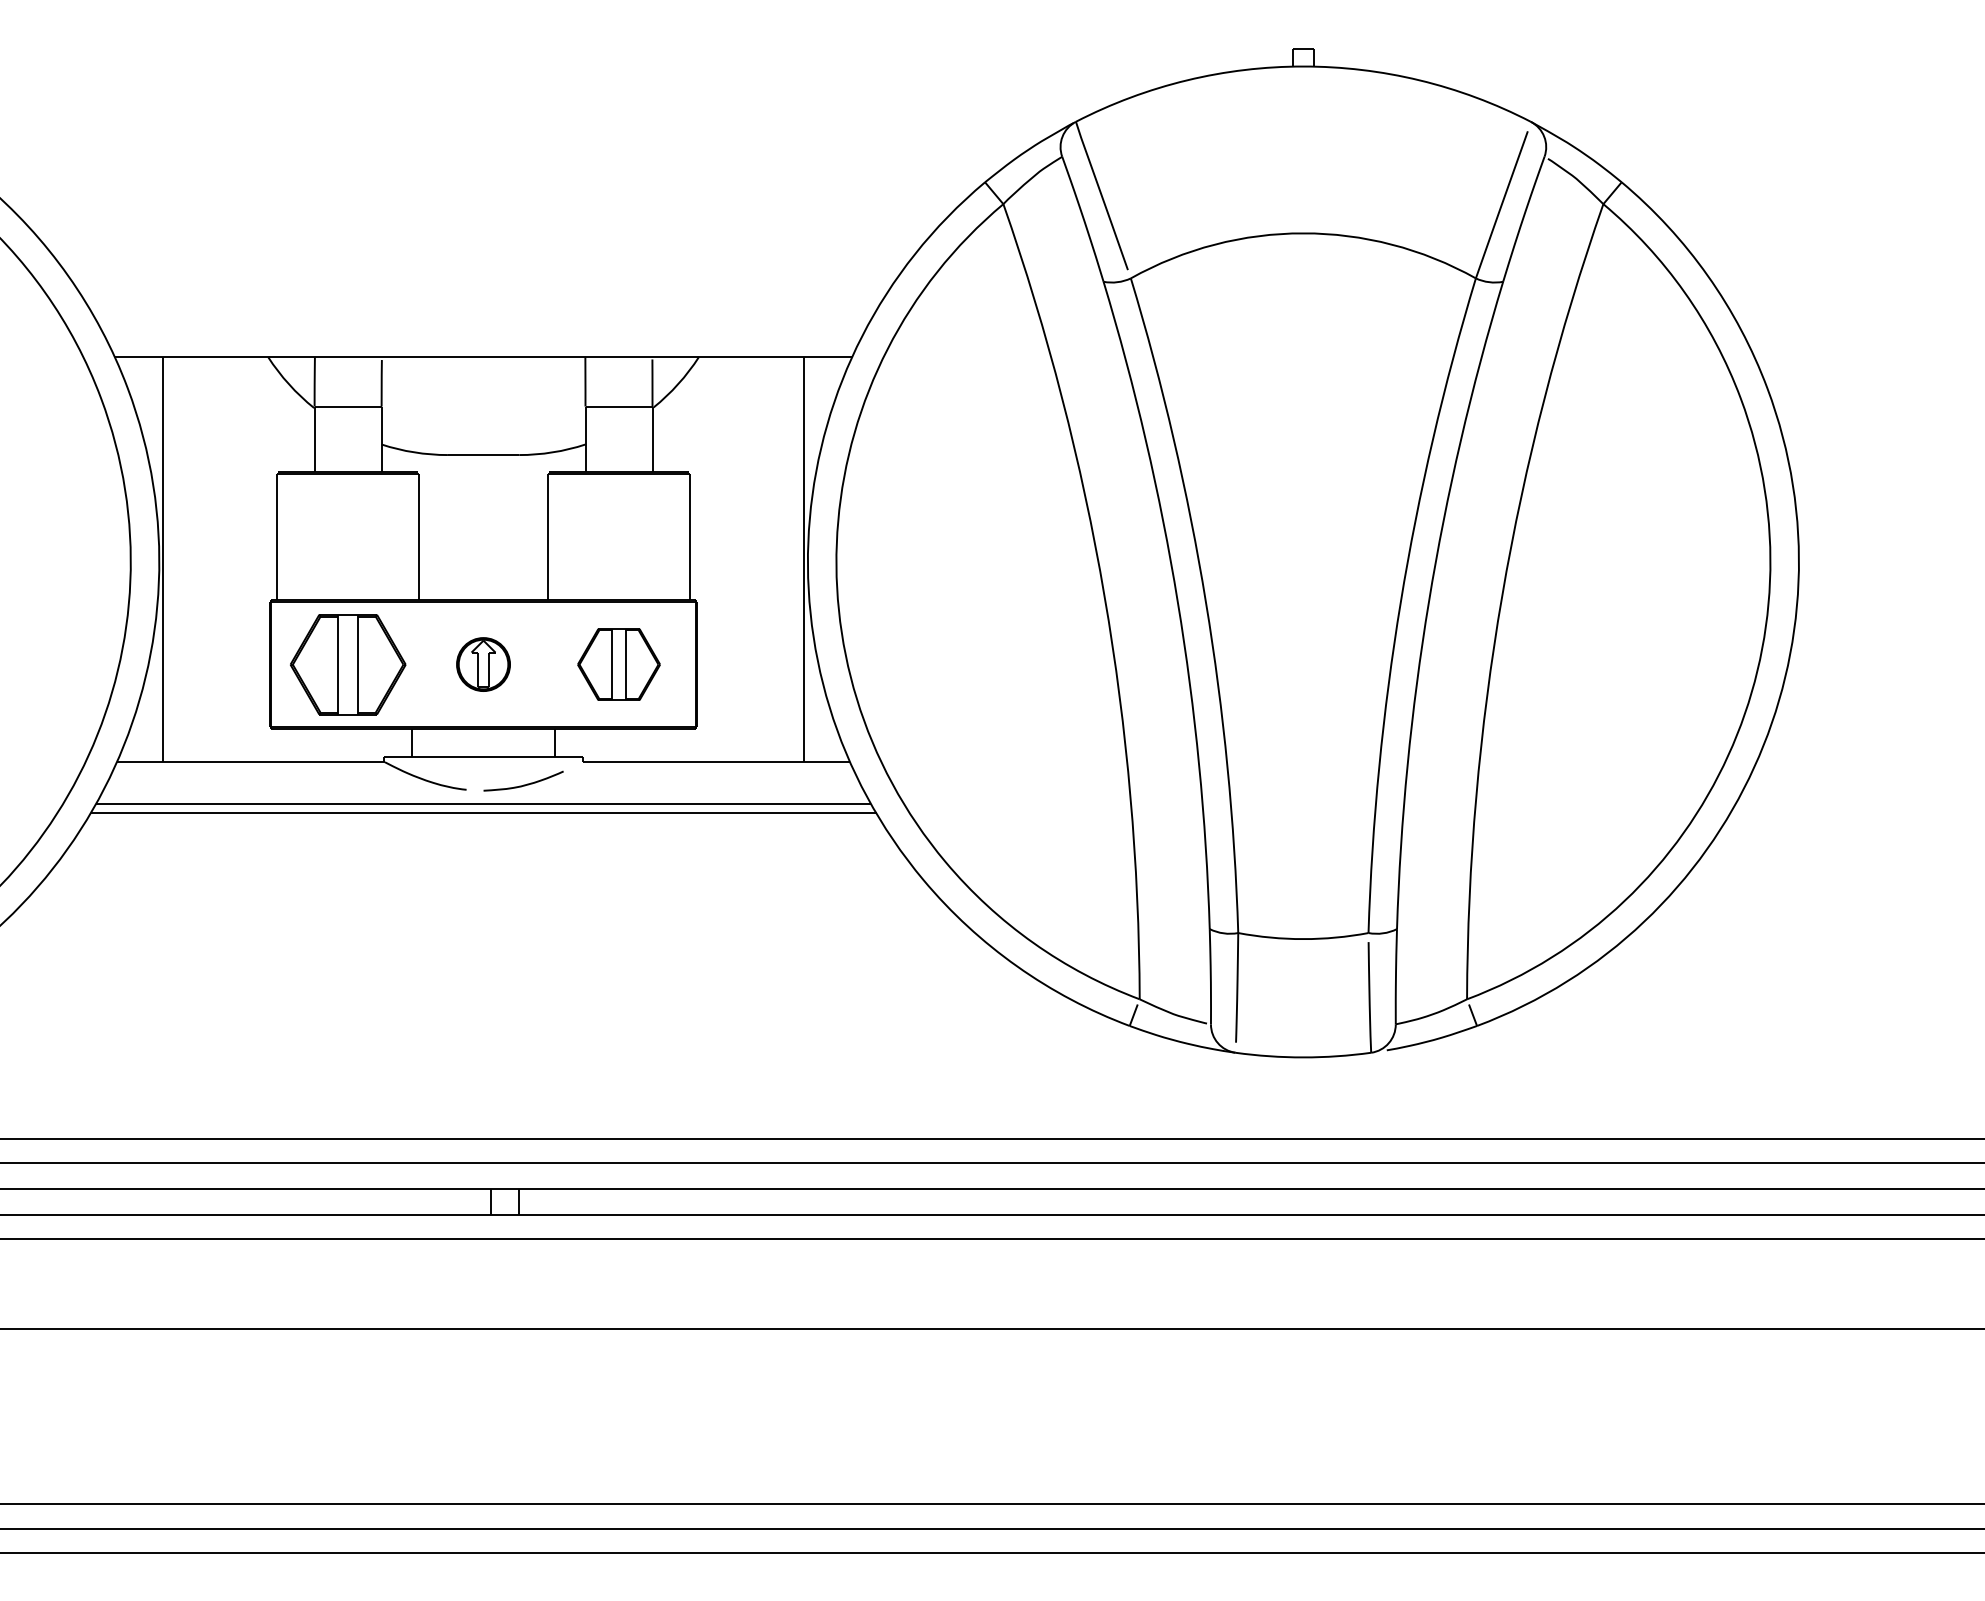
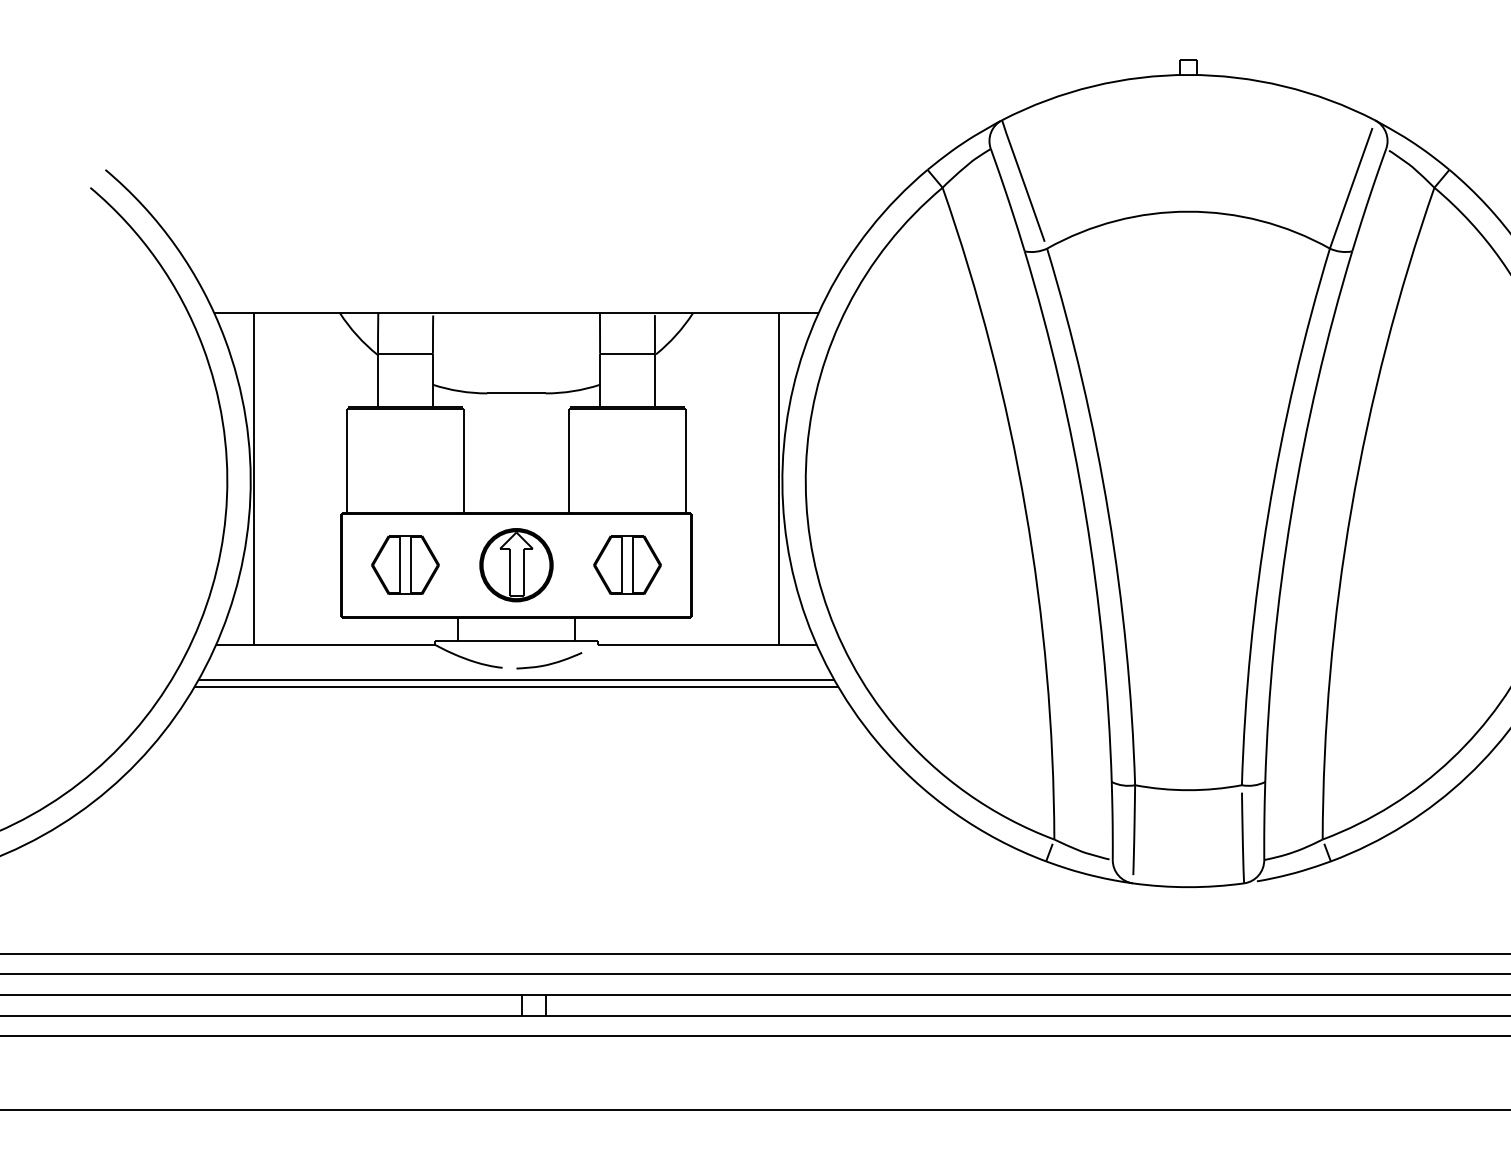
part: (347, 664) -> (404, 565), size x0.71
part: (483, 664) -> (516, 565), size x1.67

